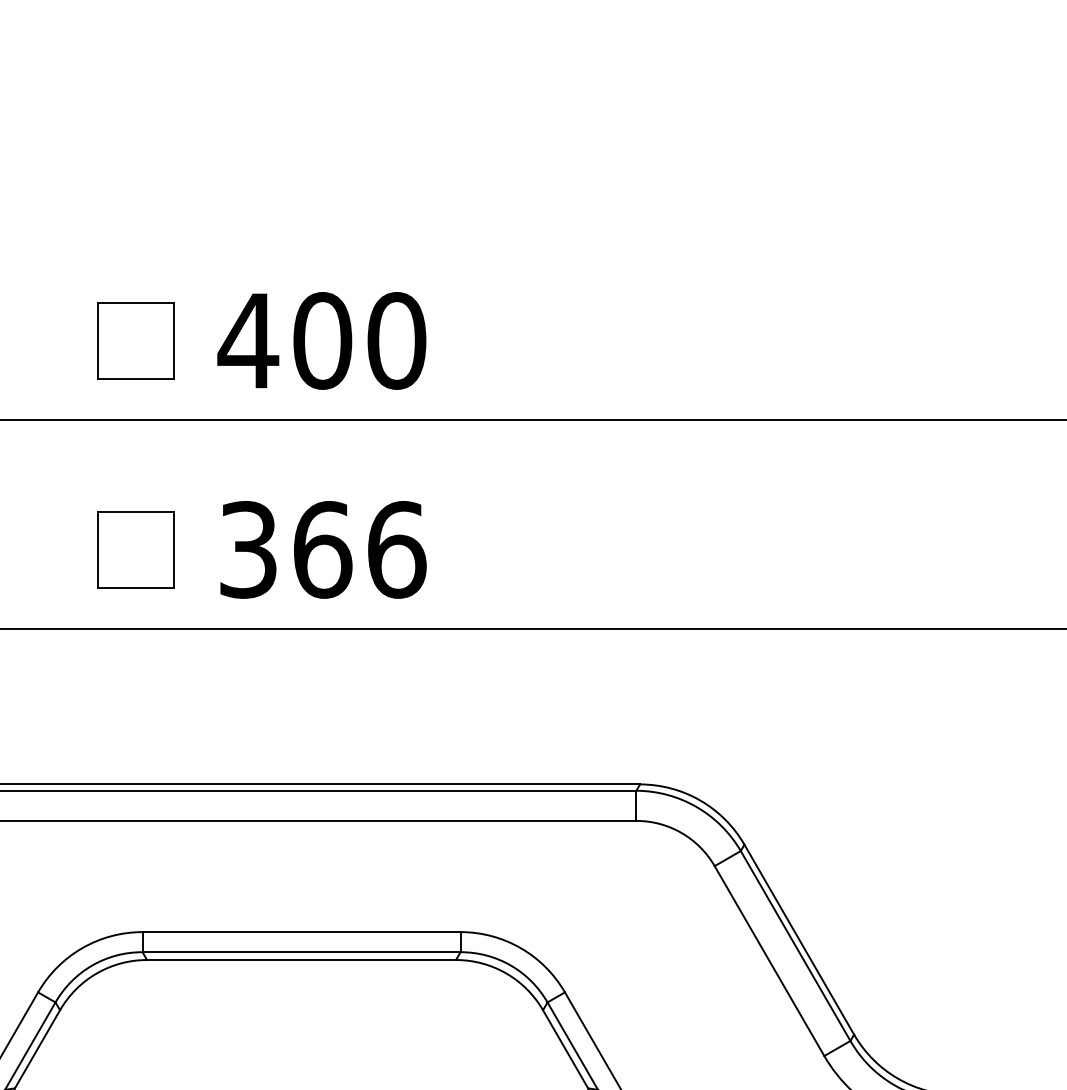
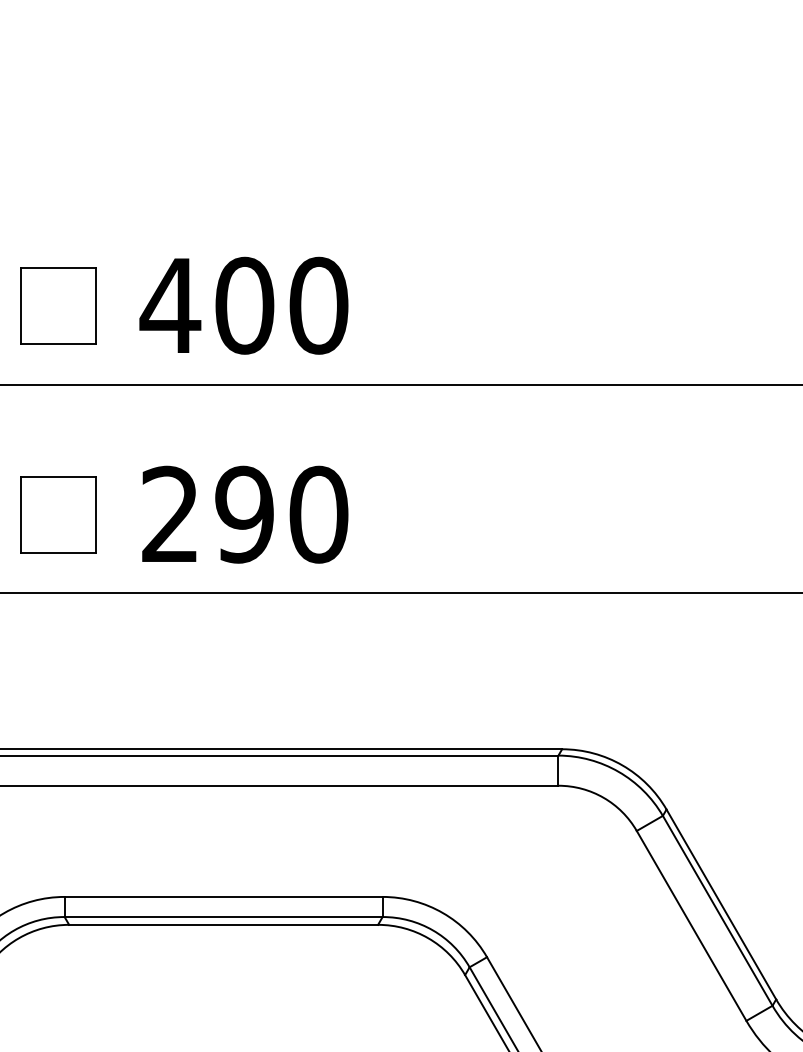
text: (323, 549) -> (245, 514), 366 -> 290

